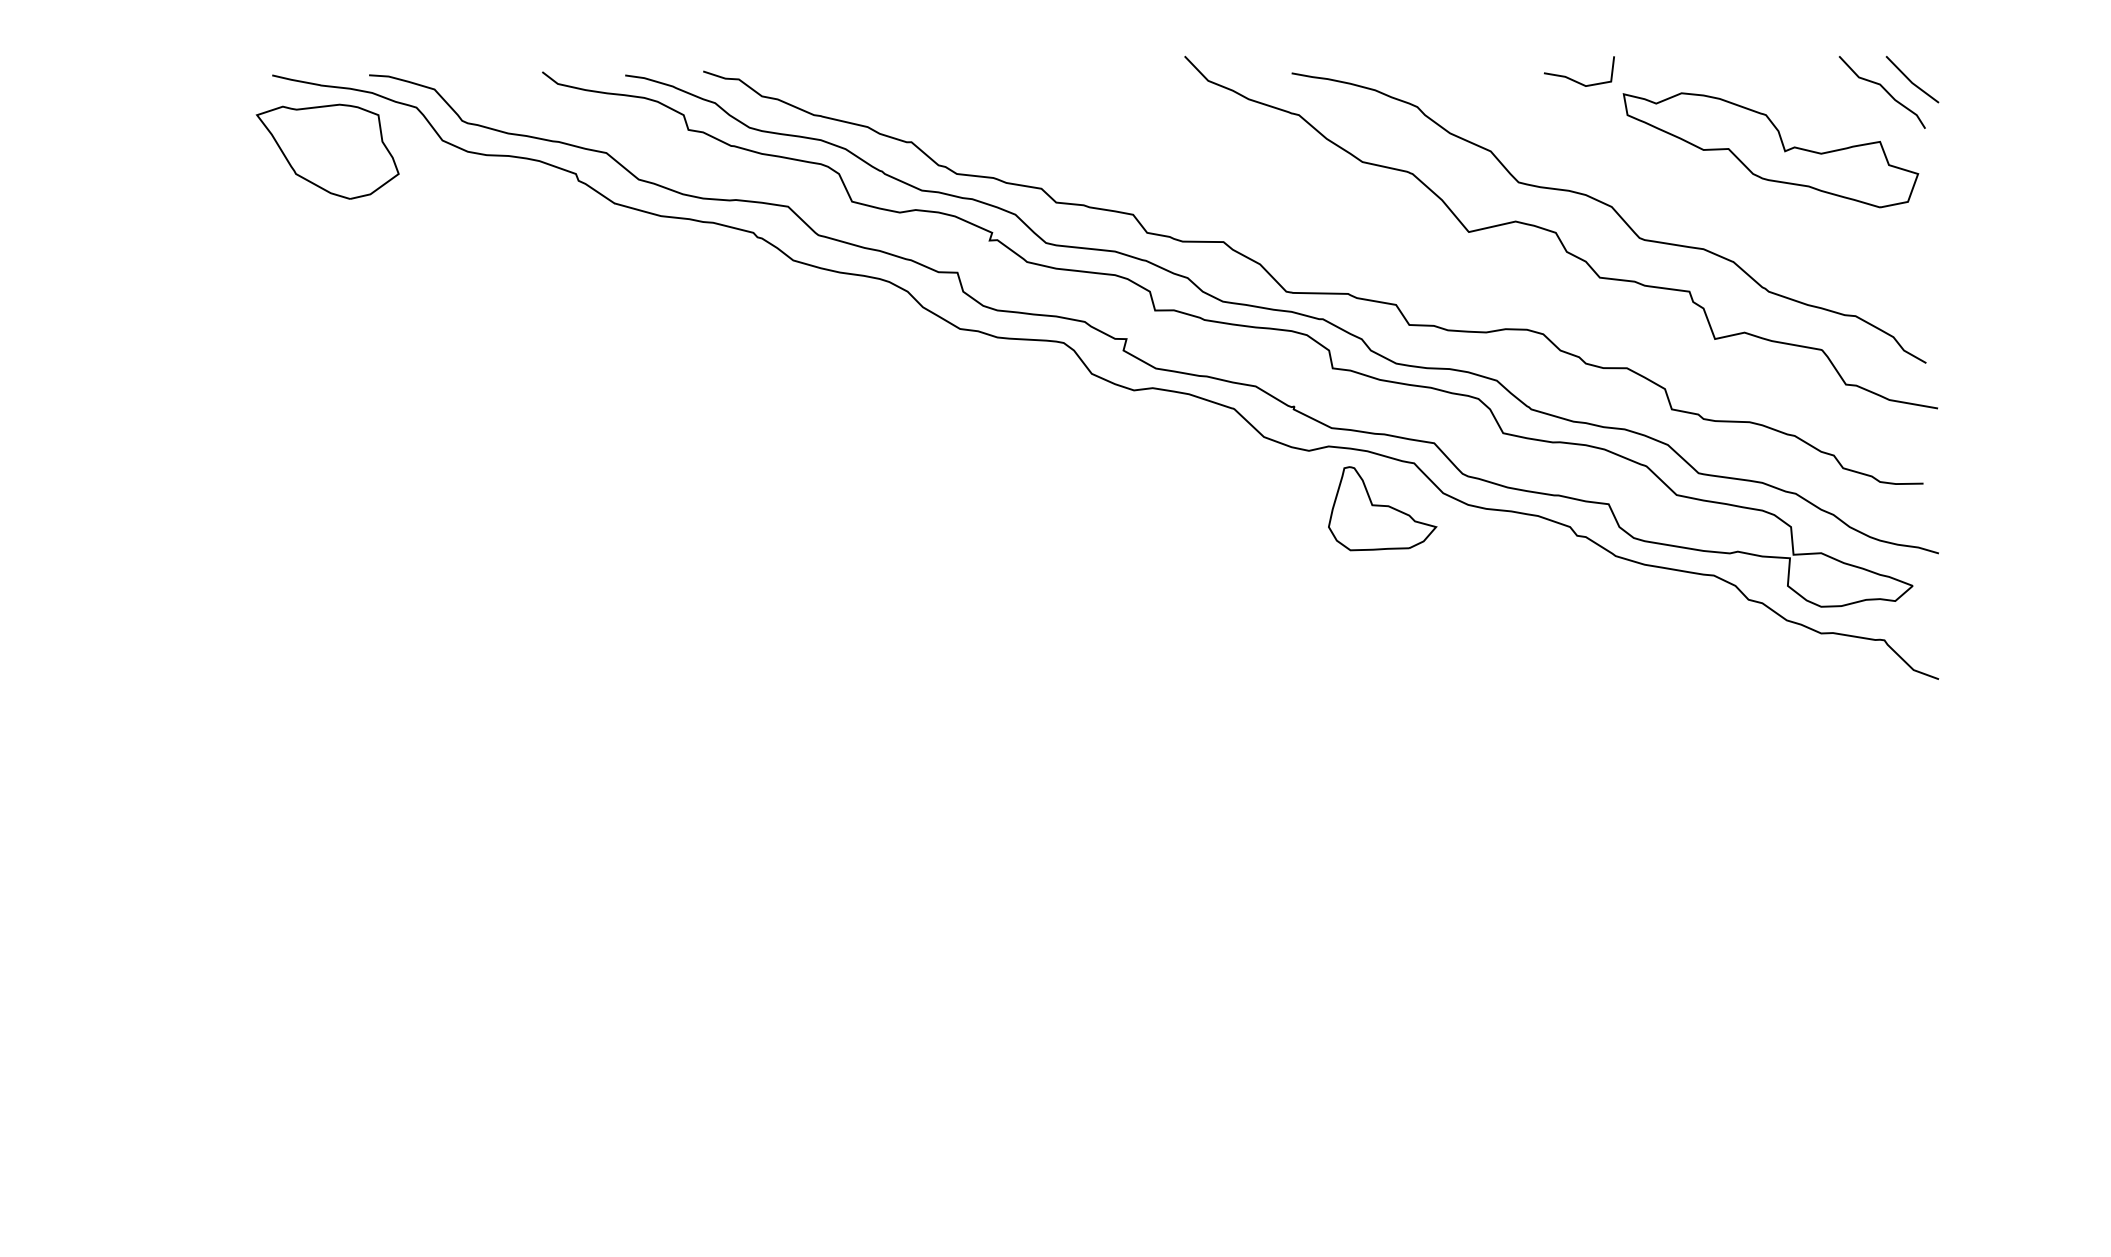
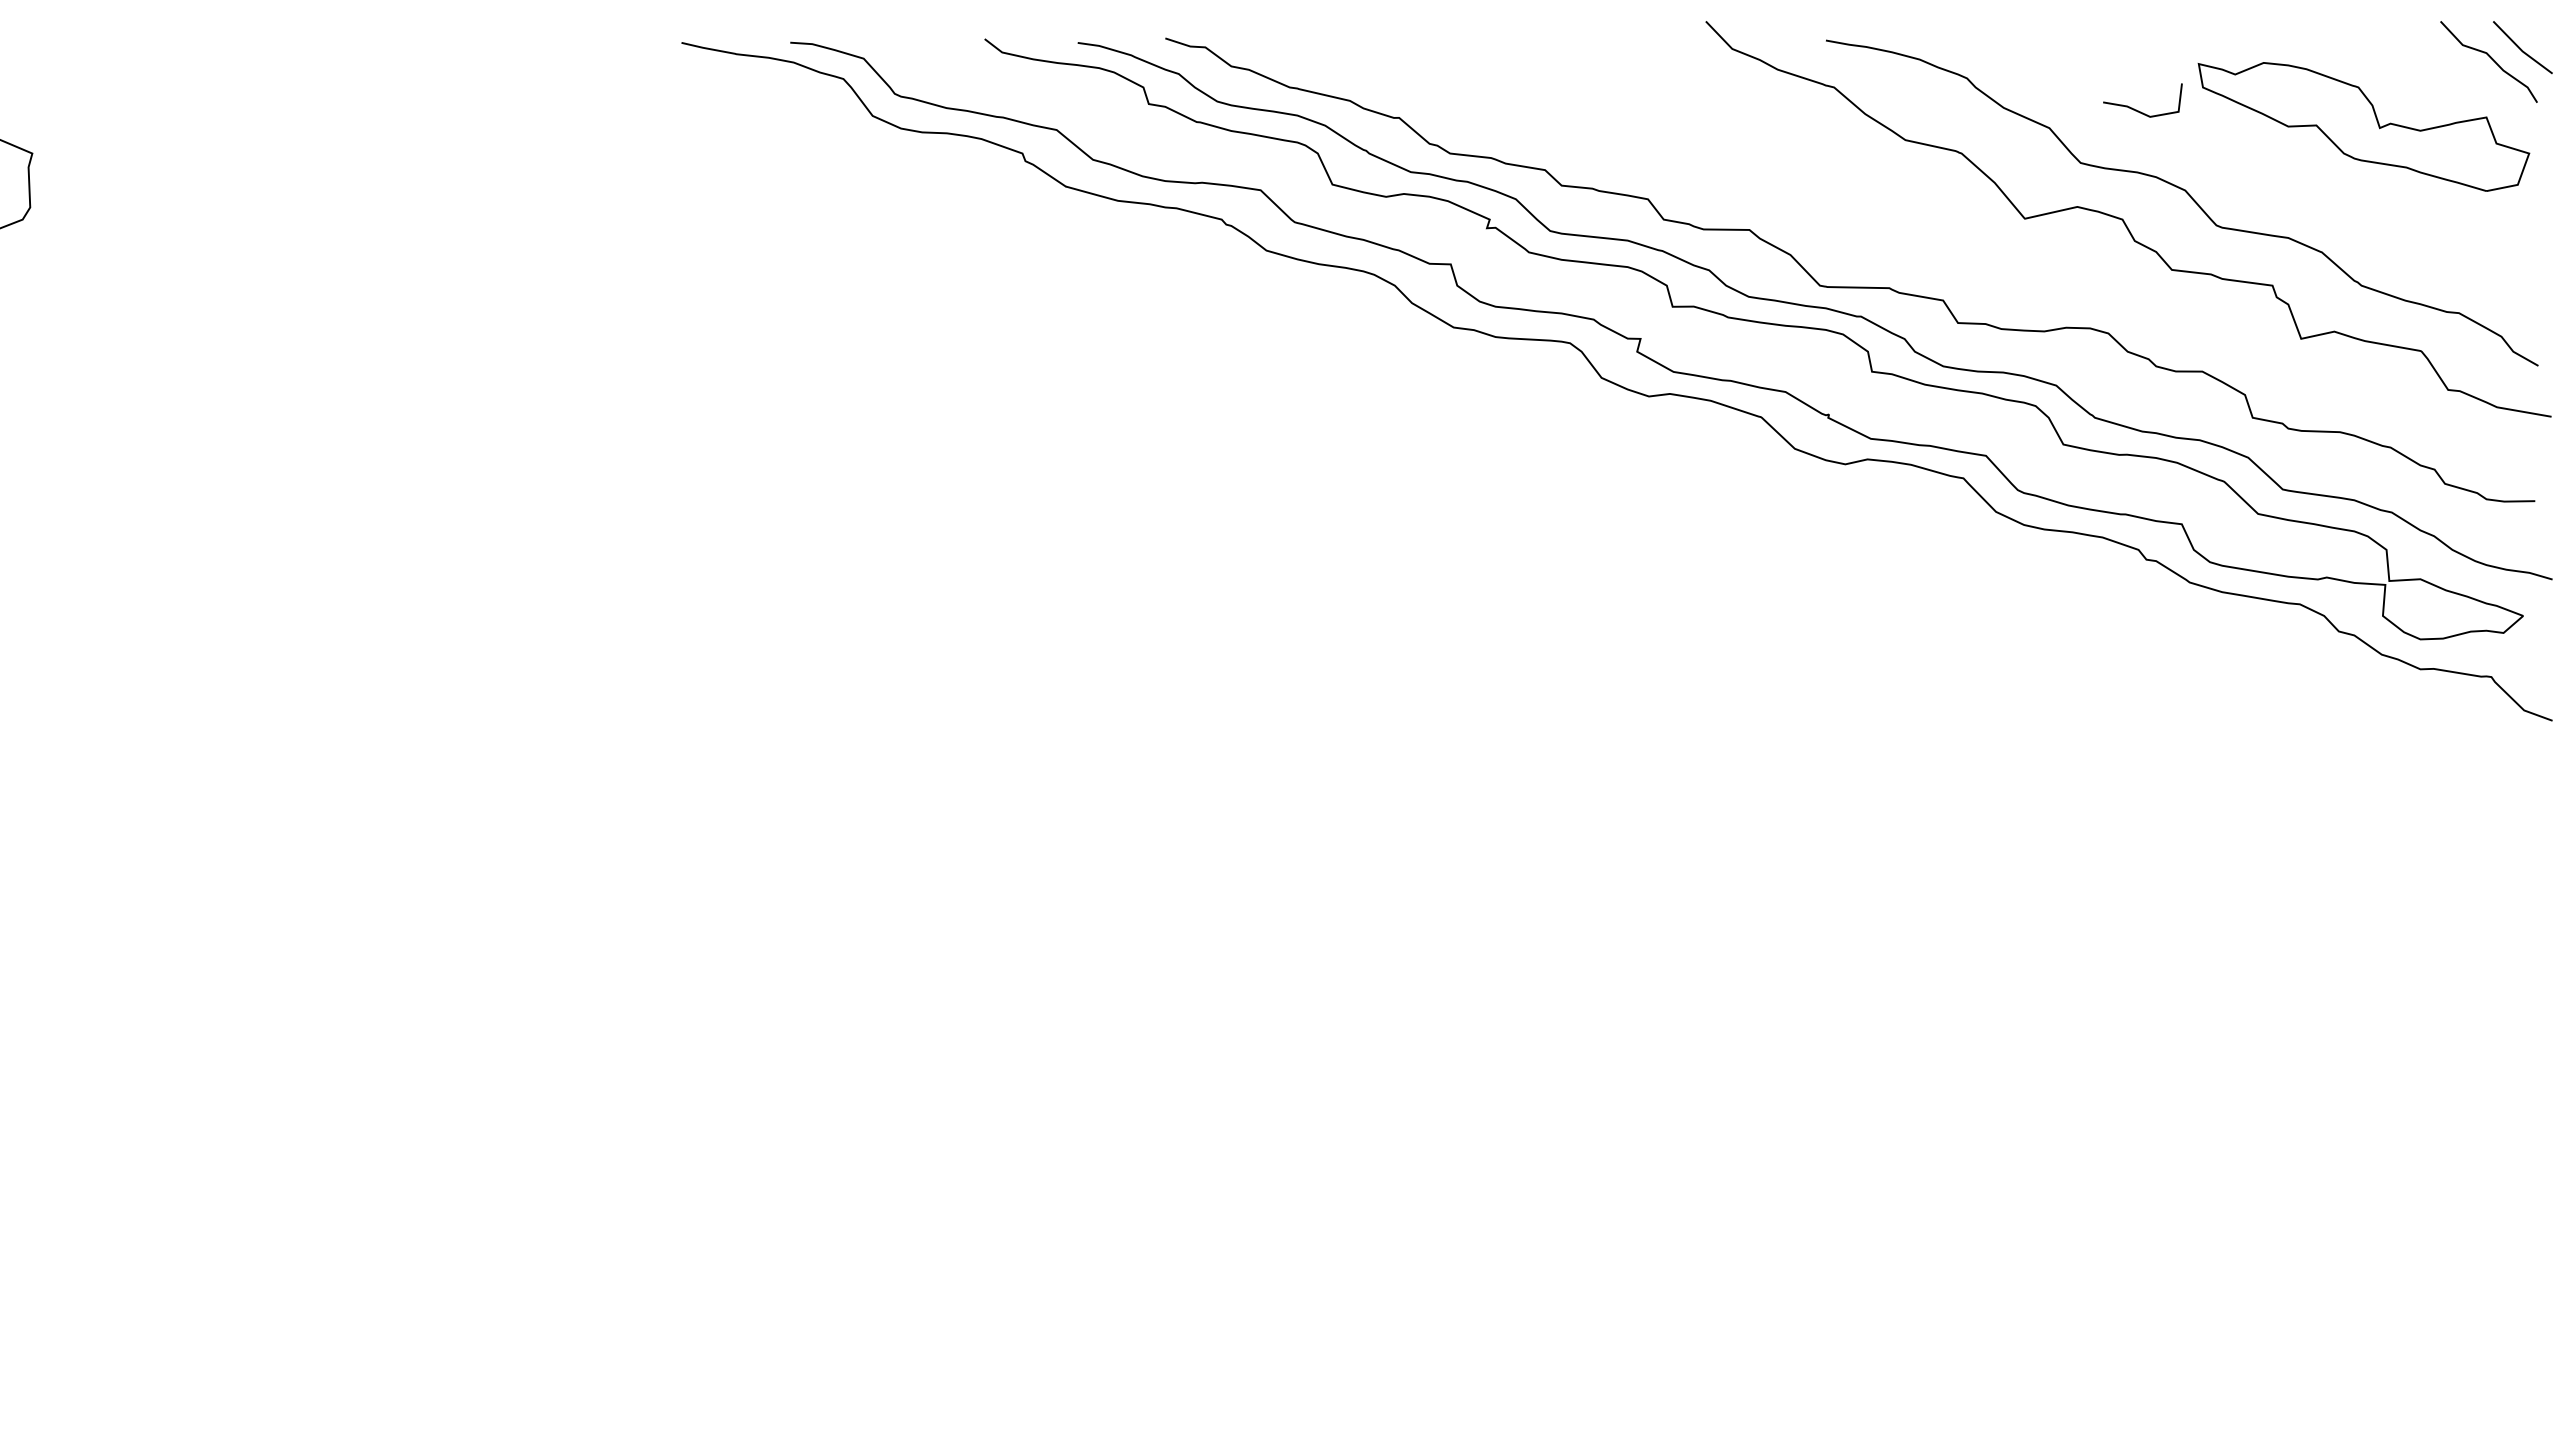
line: (1575, 80) -> (2138, 110), moved
part: (327, 151) -> (743, 128), removed
part: (1382, 508) -> (1927, 528), removed

